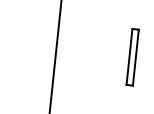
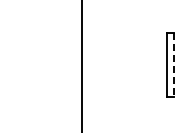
line: (135, 58) -> (173, 65), solid -> dashed

